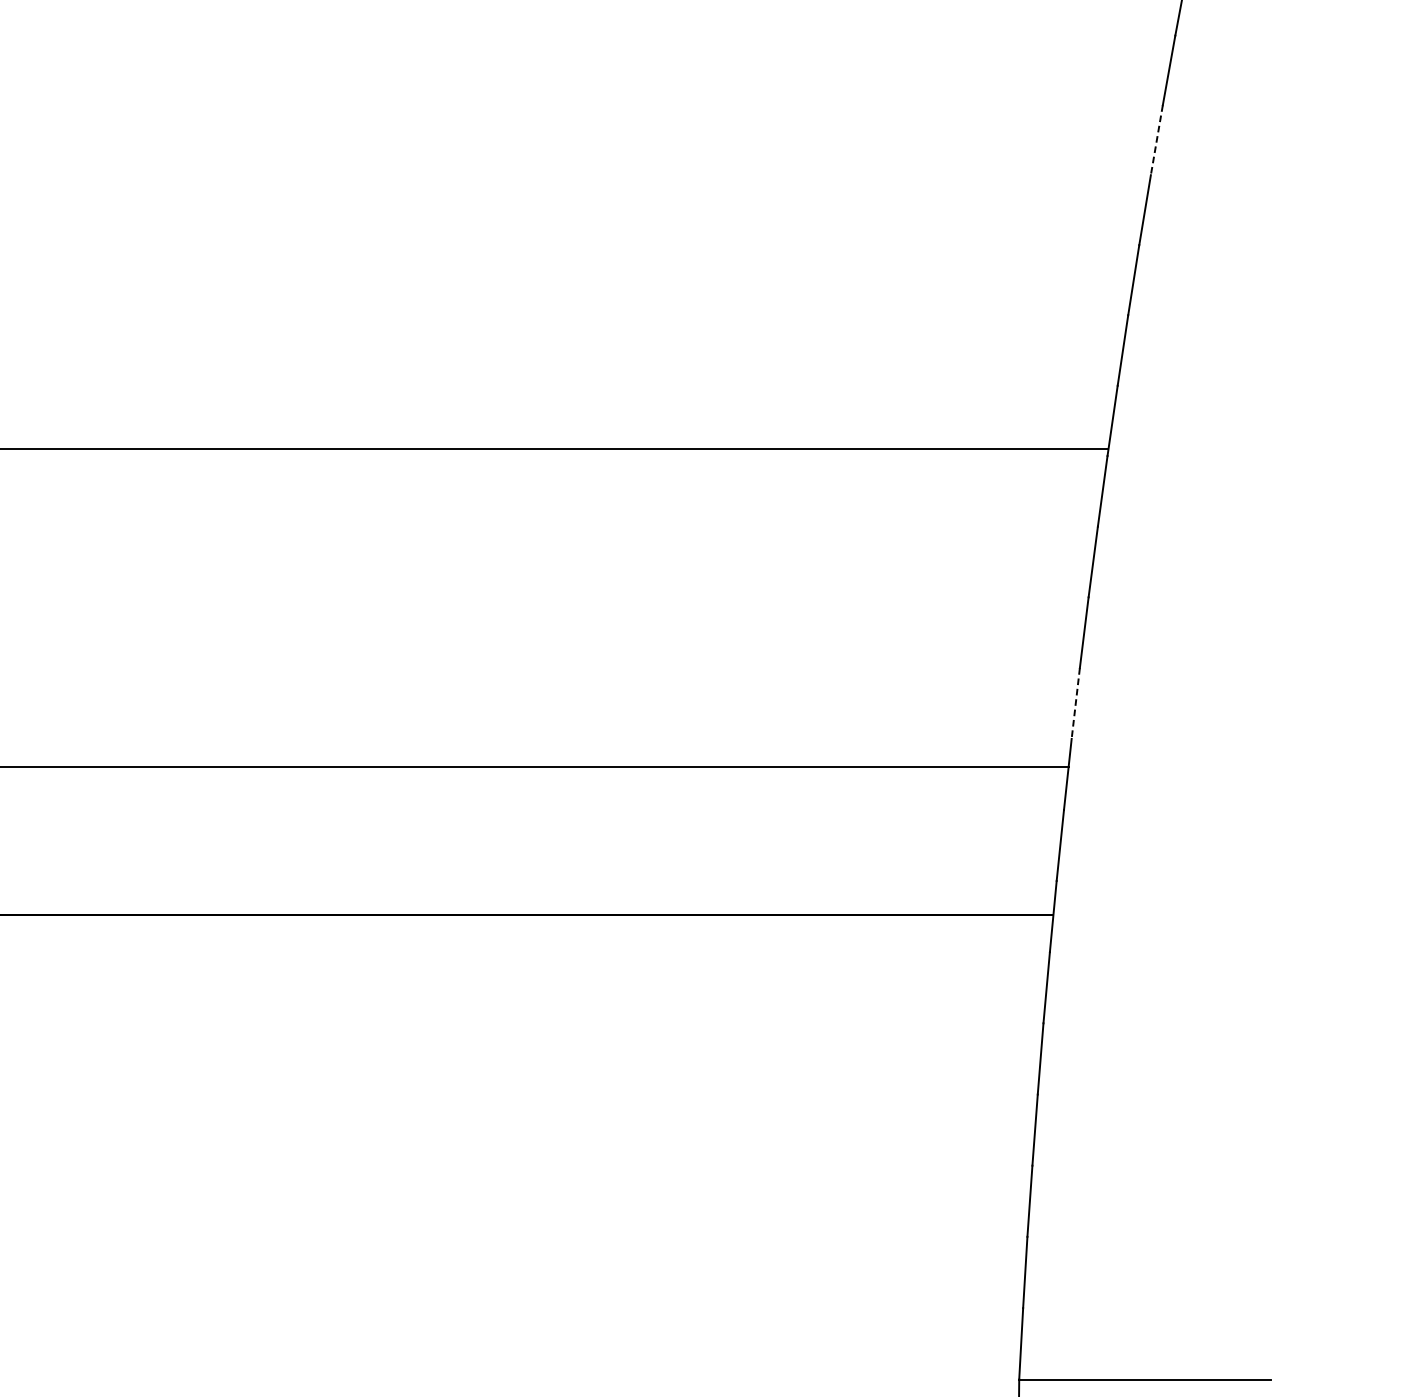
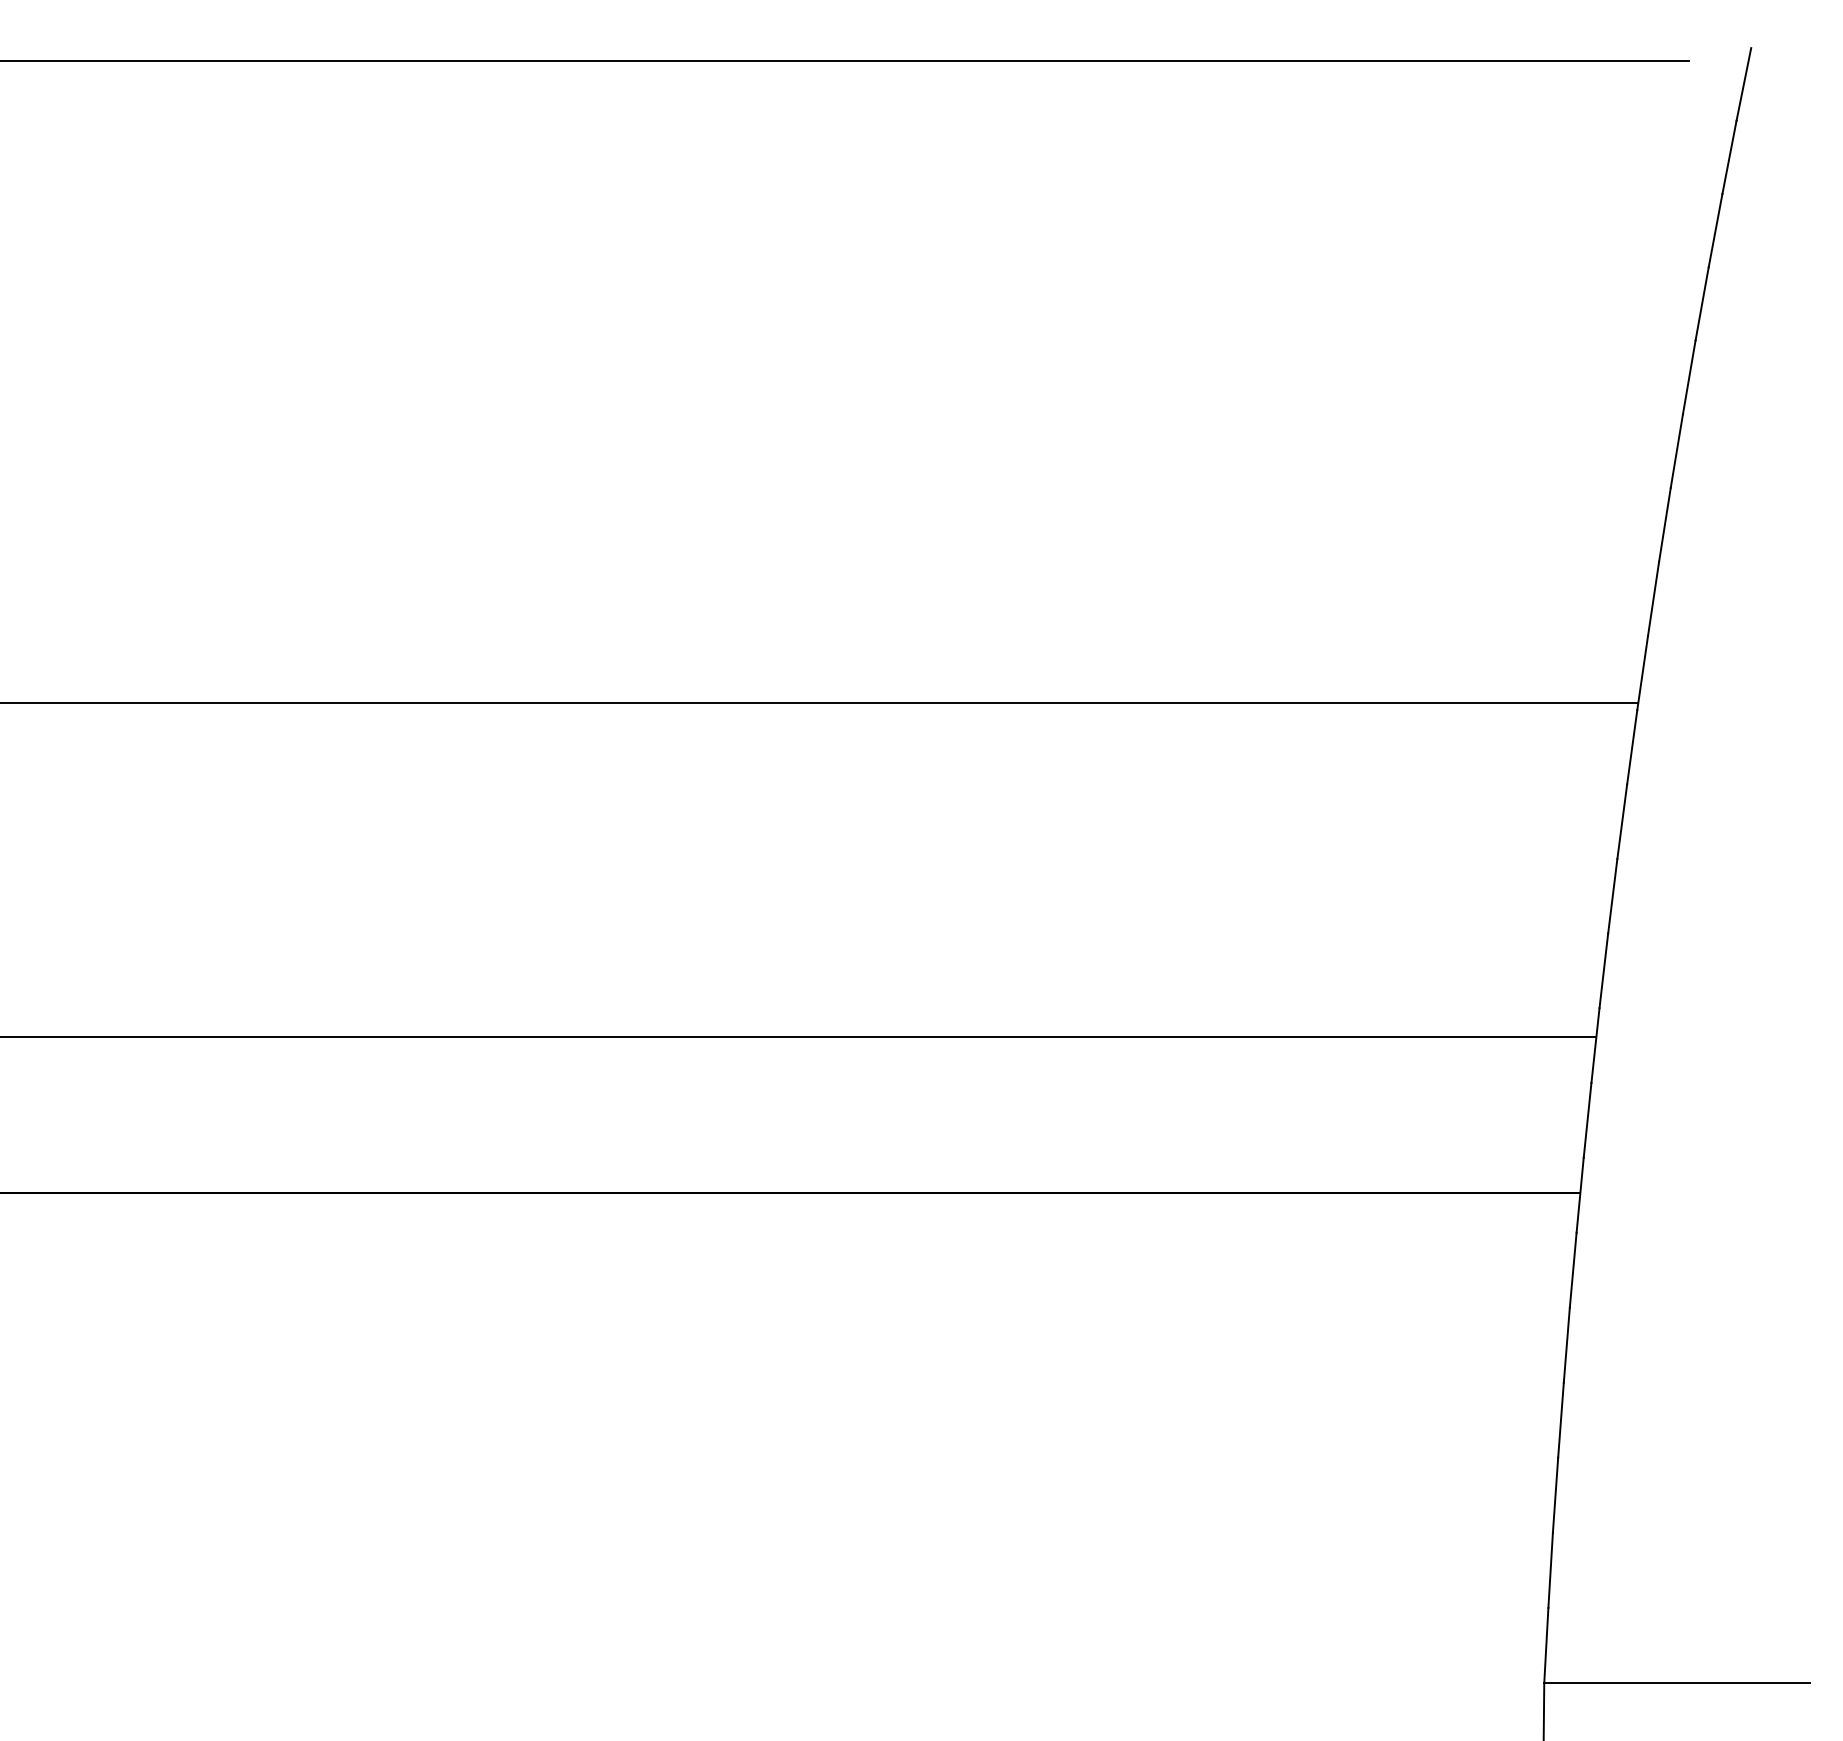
line: (1157, 140) -> (1689, 377), dashed -> solid
line: (1075, 703) -> (1603, 970), dashed -> solid

